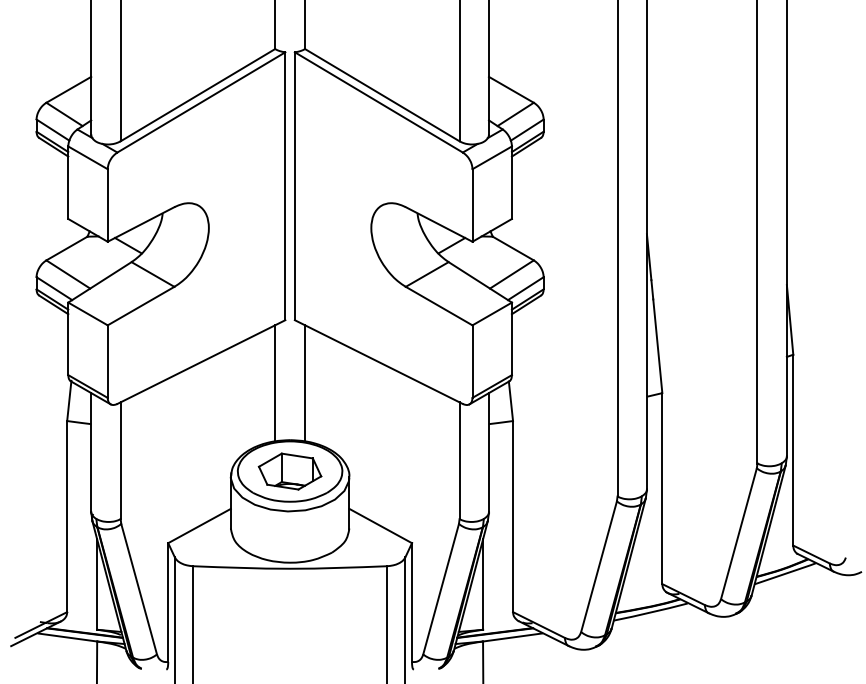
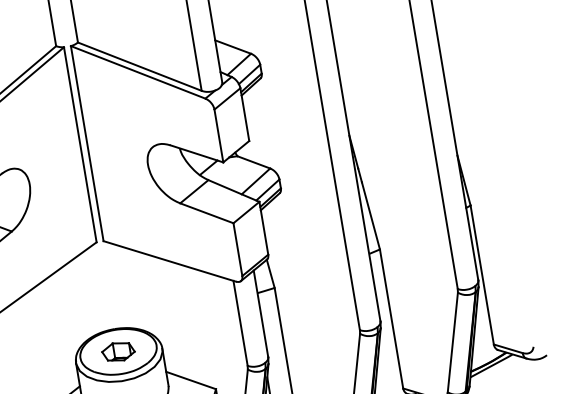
line: (275, 383) -> (97, 289), removed
line: (305, 383) -> (119, 285), removed
part: (289, 471) -> (118, 351), size x0.7

